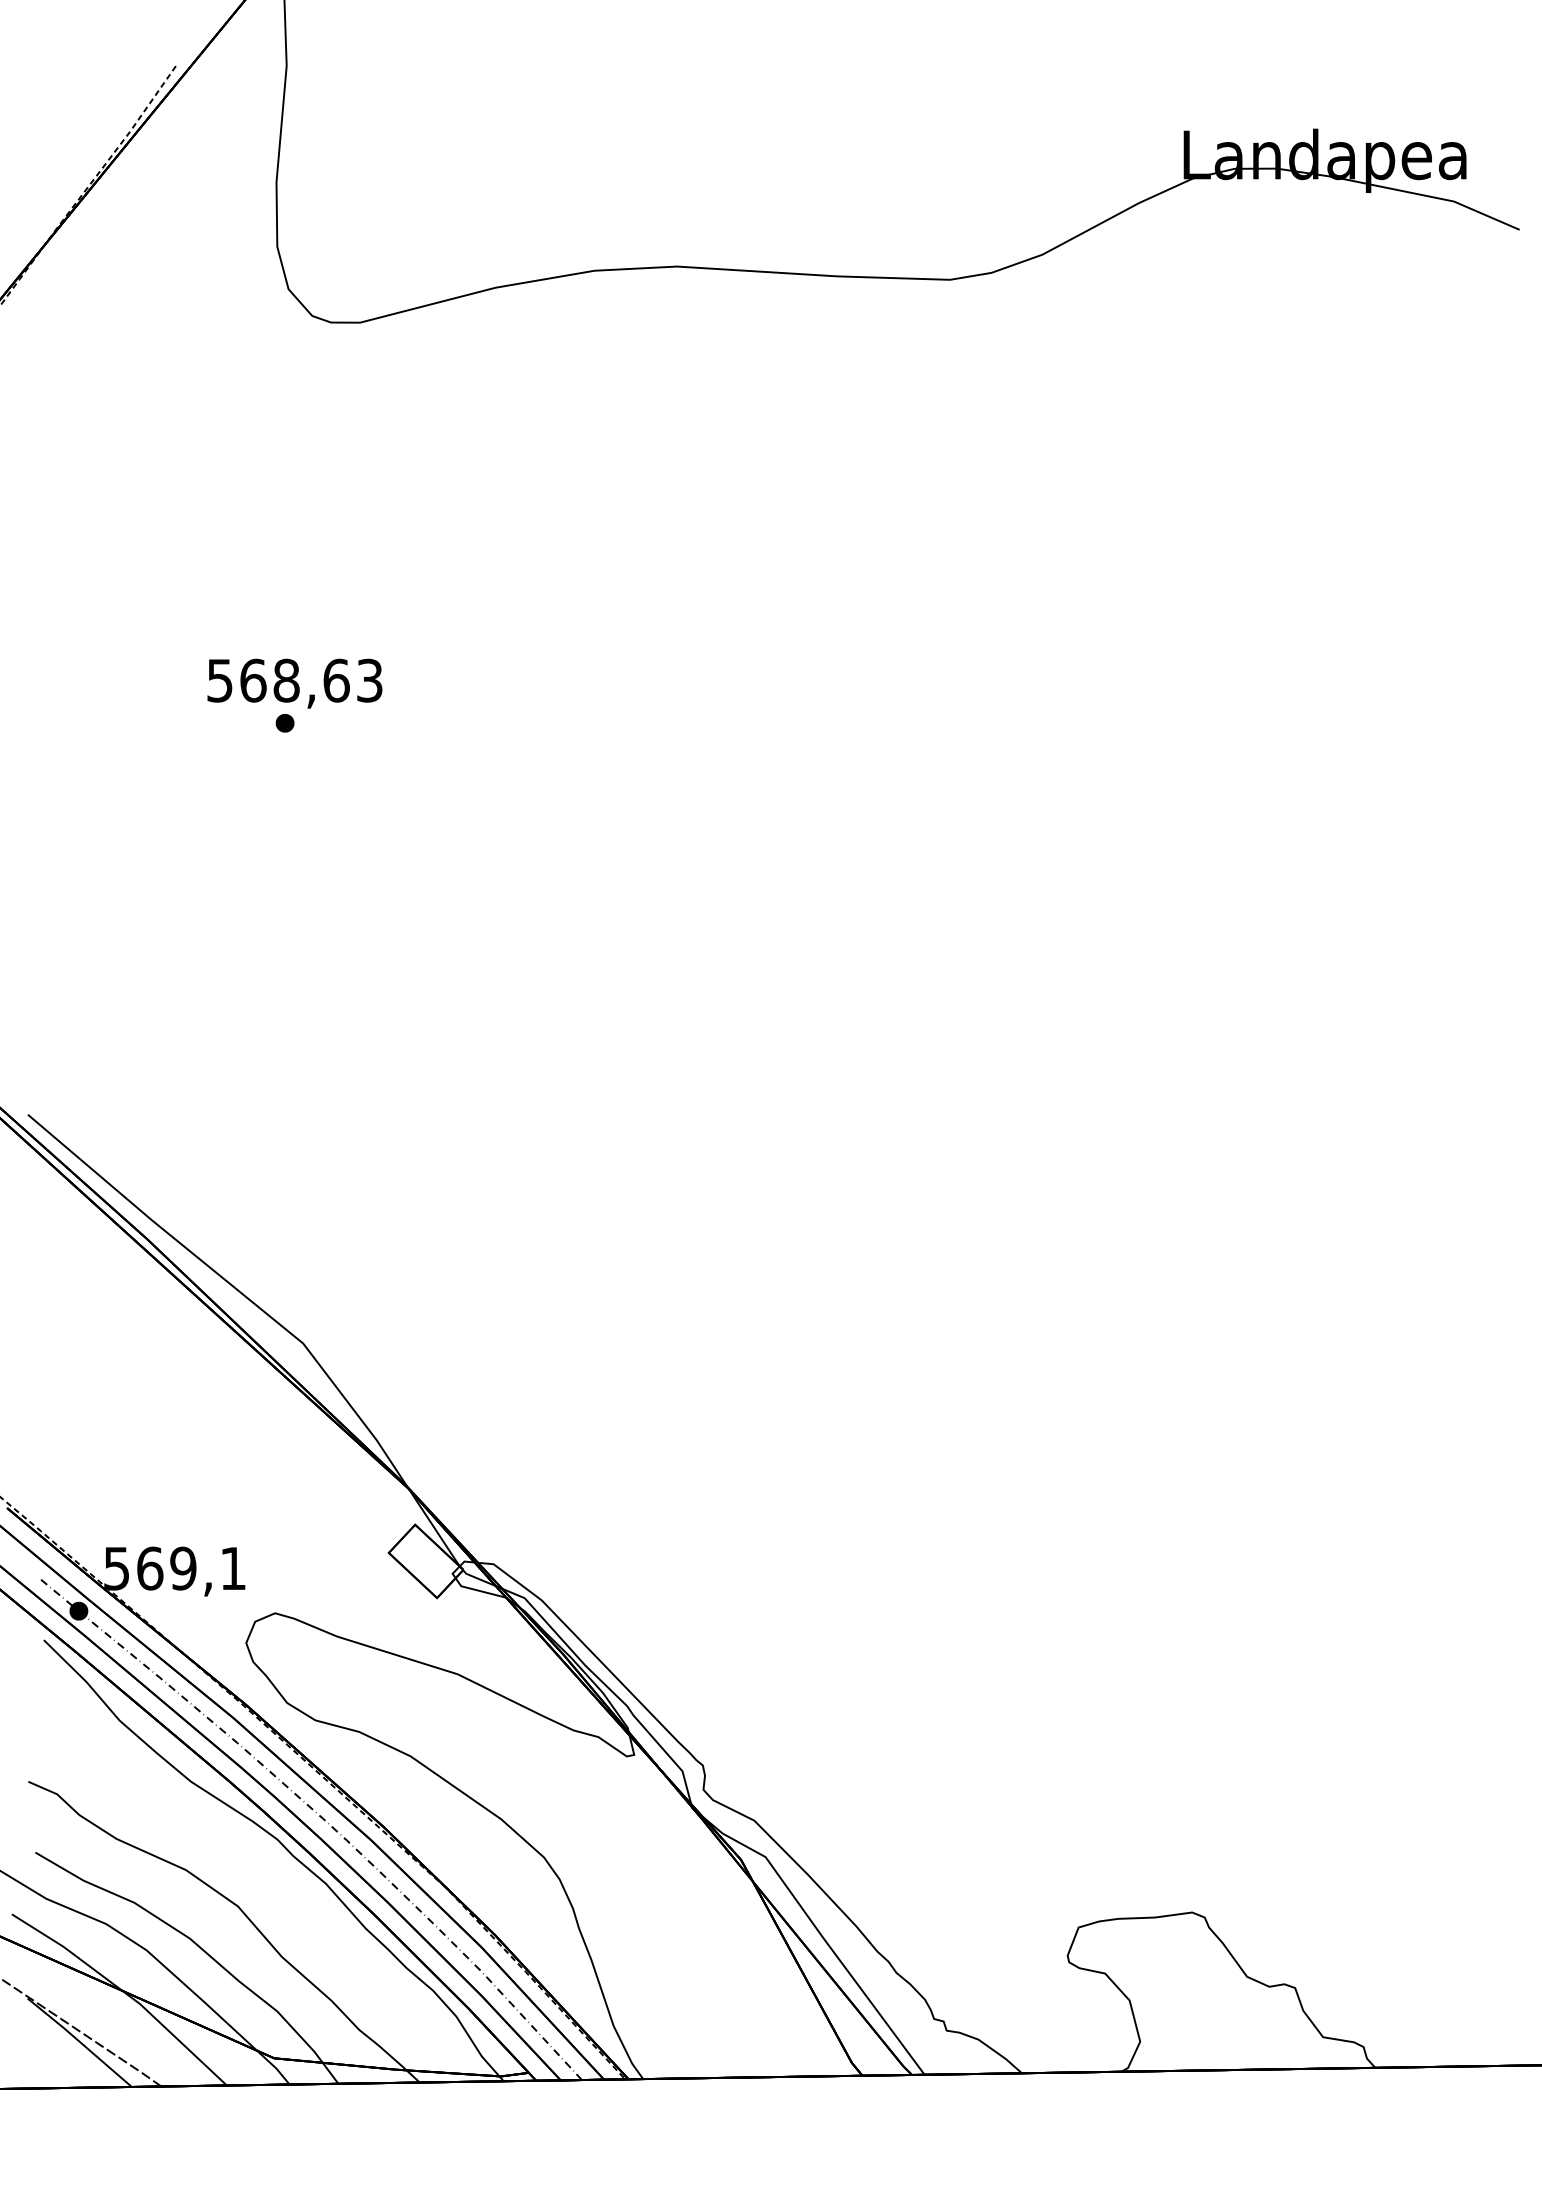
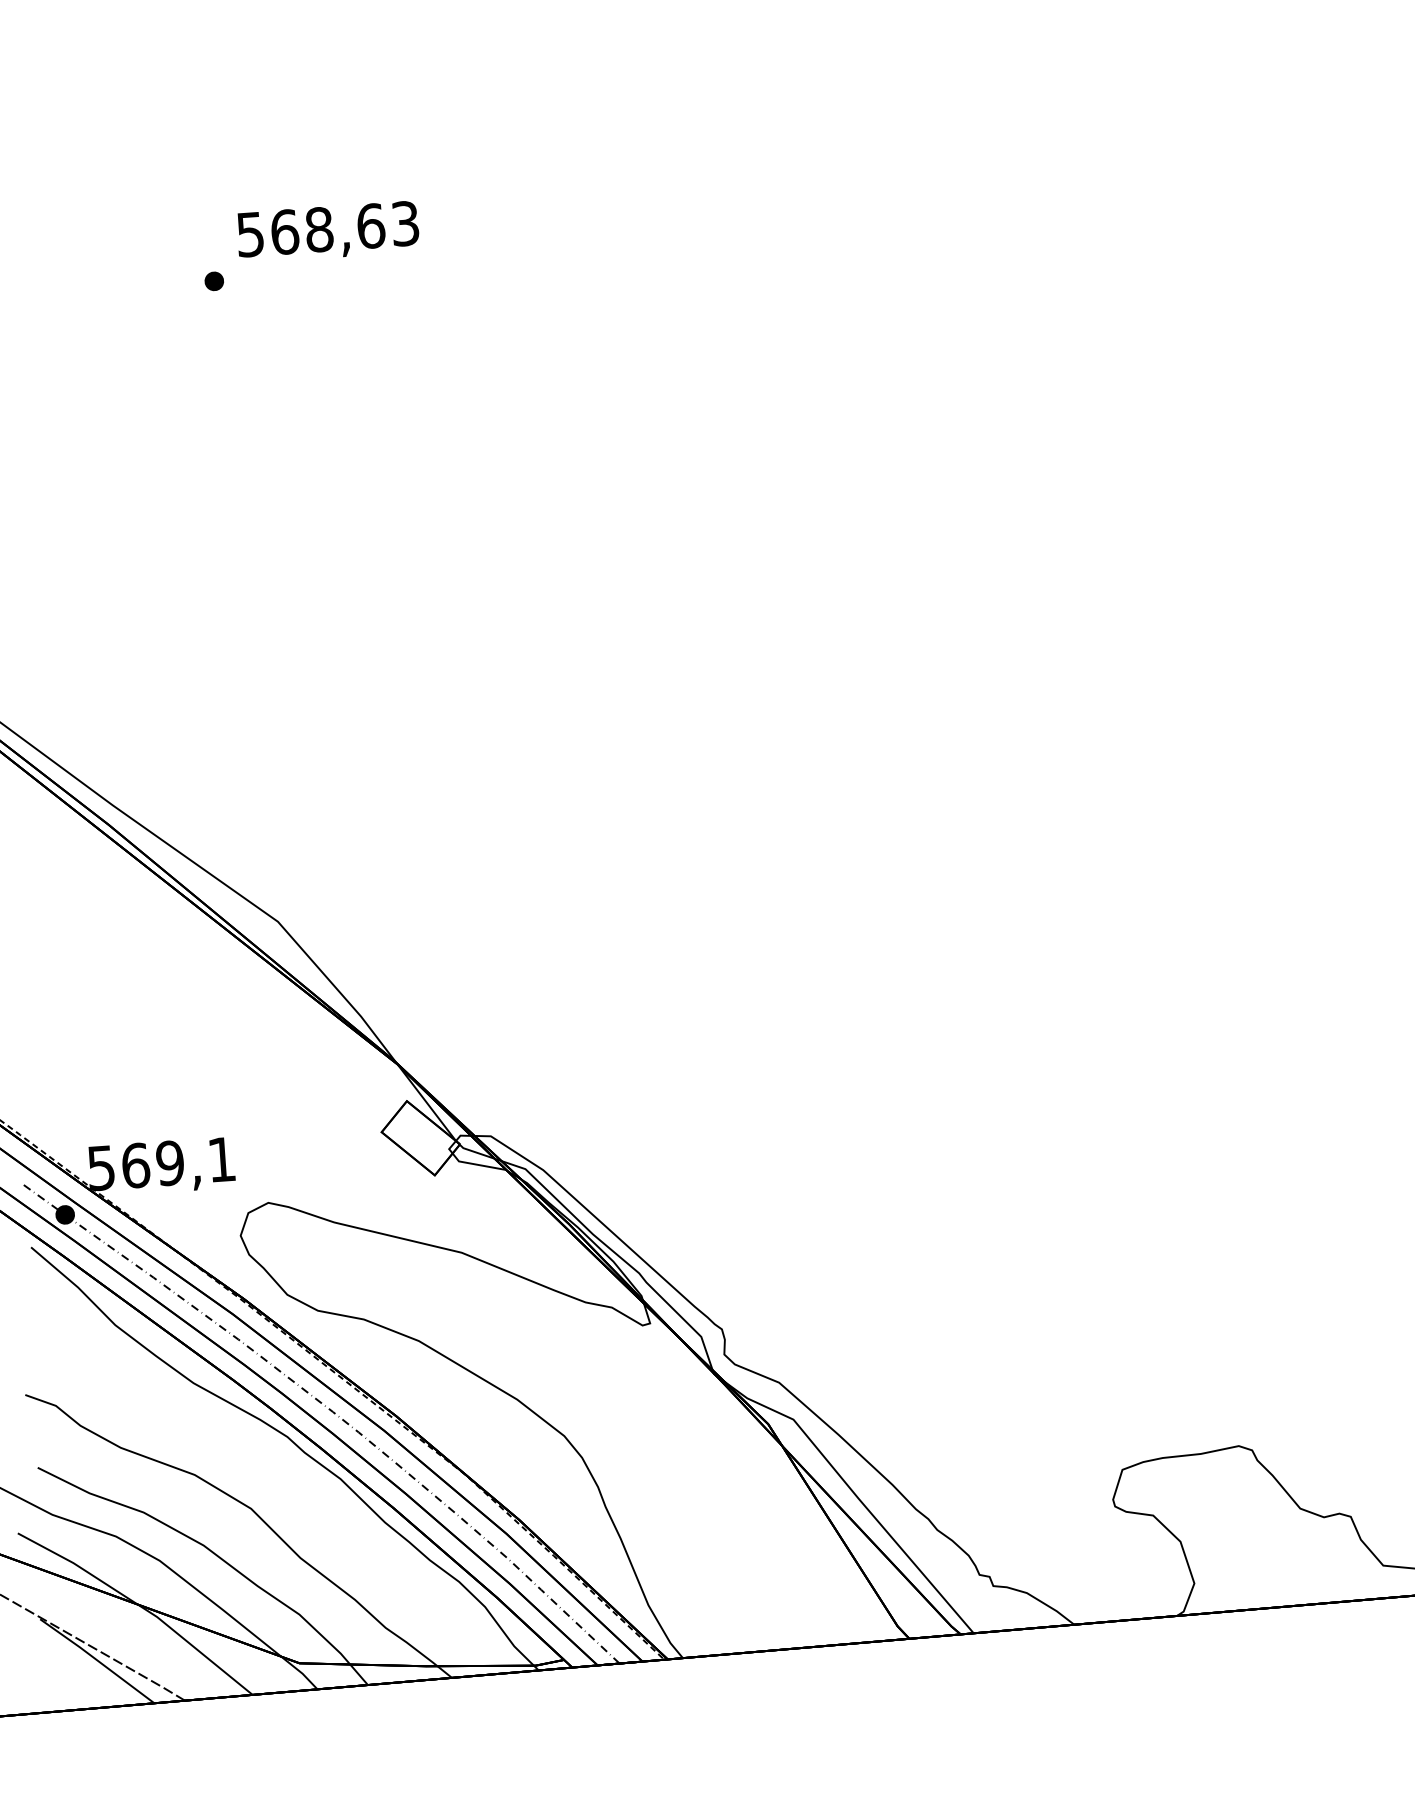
text: (294, 683) -> (327, 232), moved

